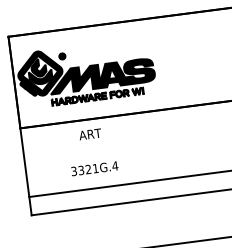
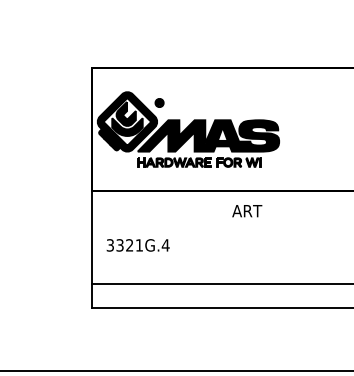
text: (90, 134) -> (247, 211), moved
text: (94, 168) -> (137, 245), moved

